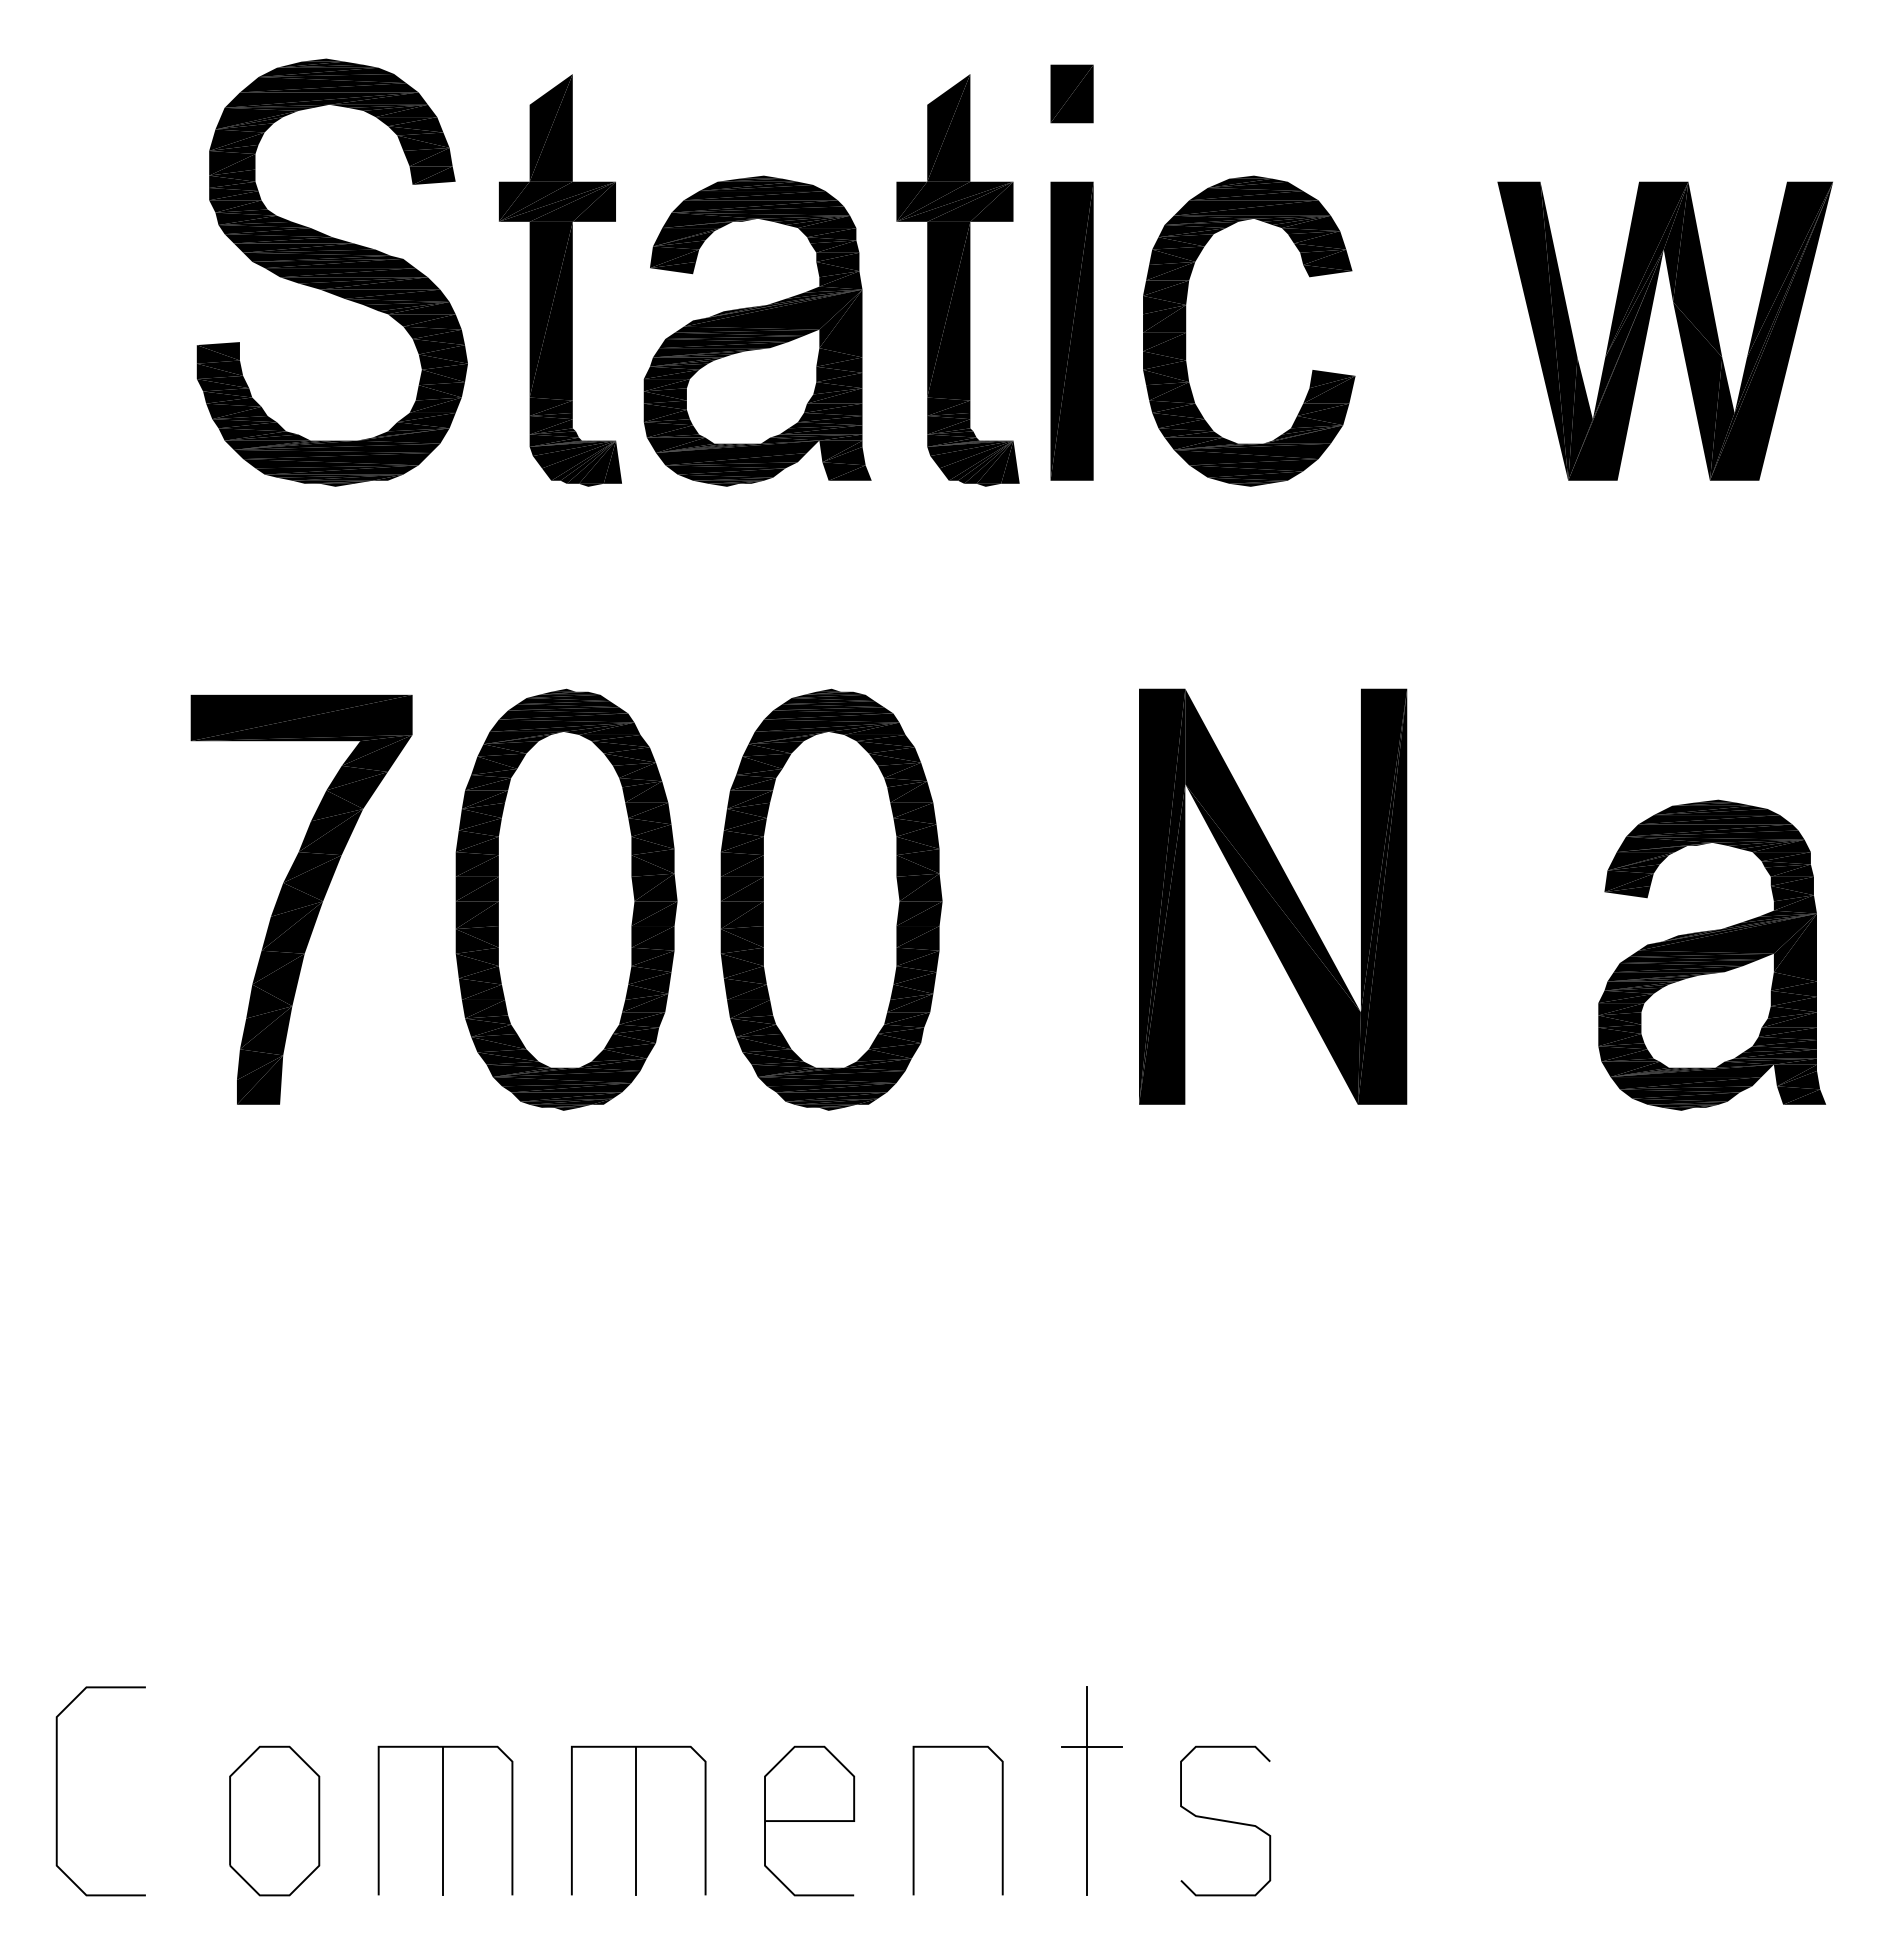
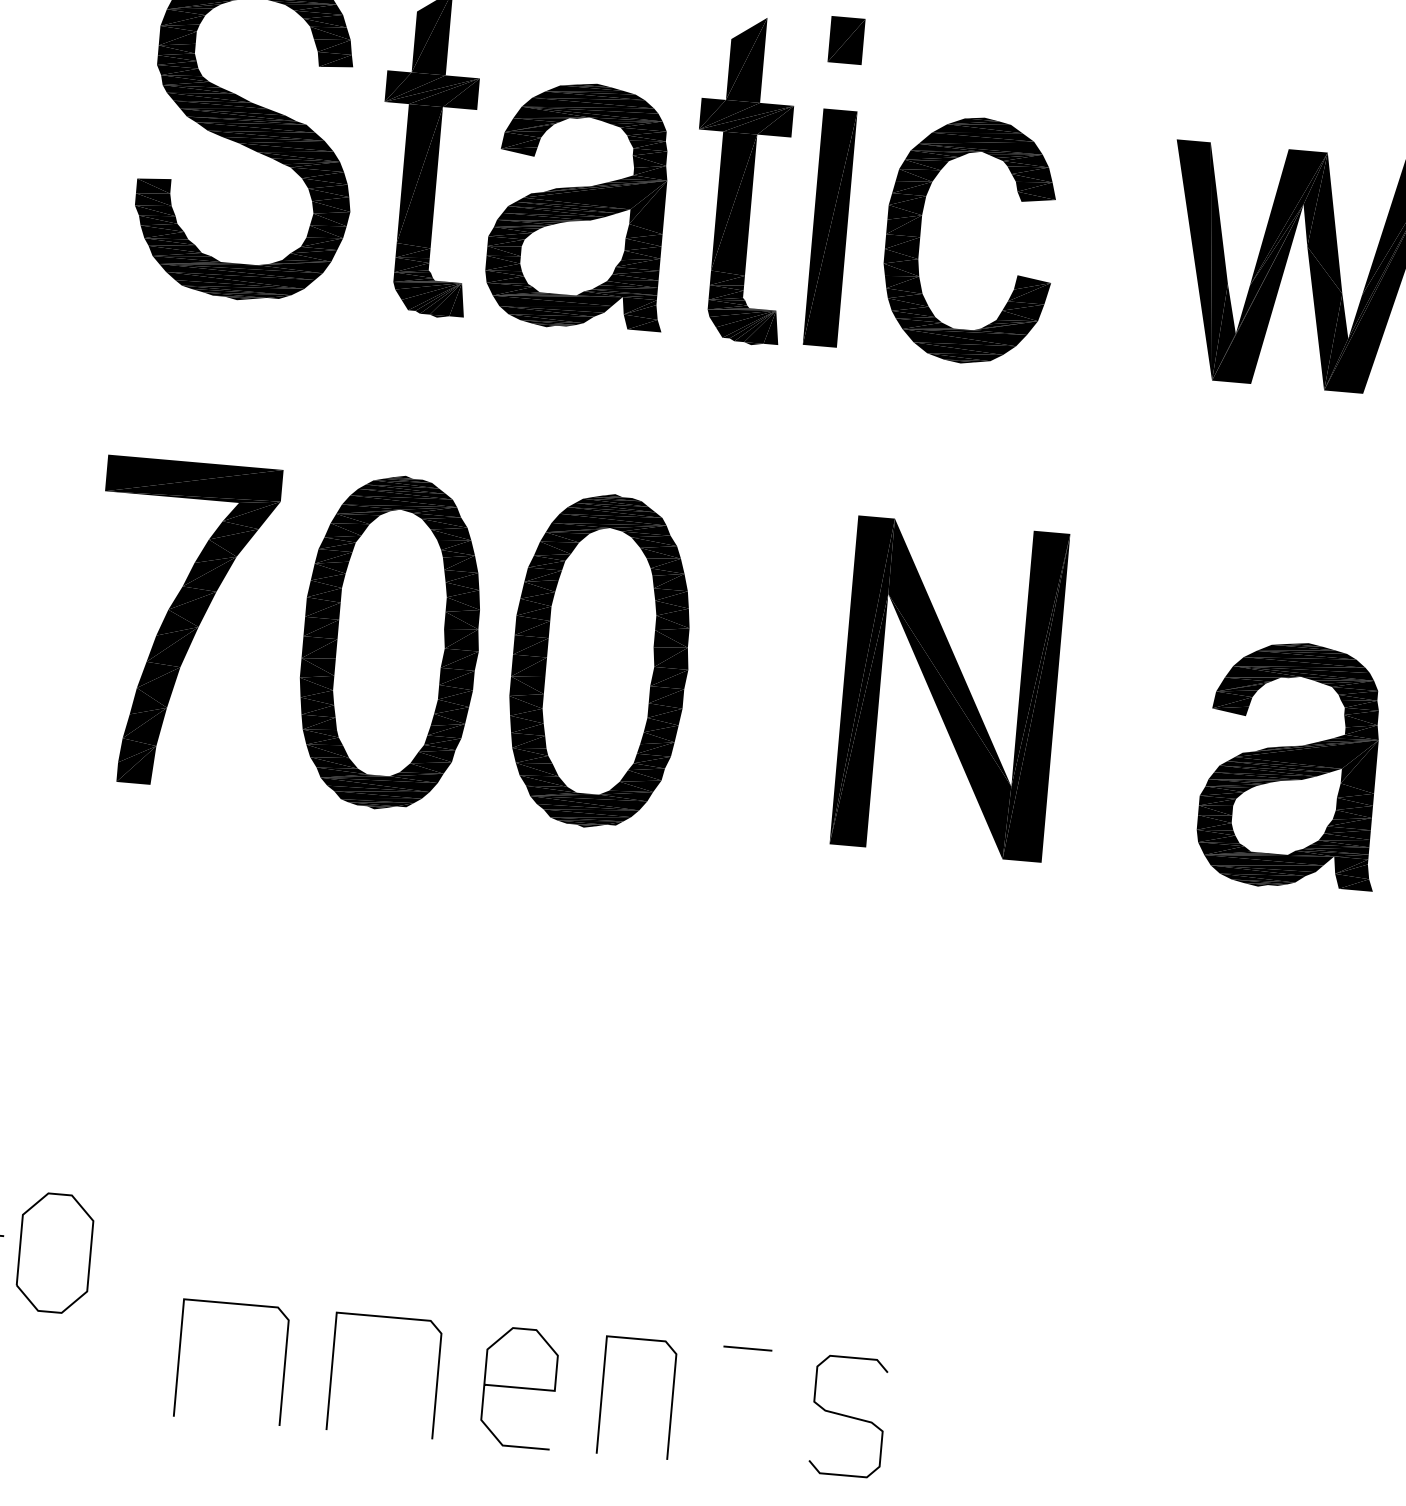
line: (1086, 1791) -> (740, 1383), removed
part: (274, 1820) -> (54, 1252), moved
line: (443, 1820) -> (230, 1362), removed
line: (636, 1820) -> (382, 1375), removed

